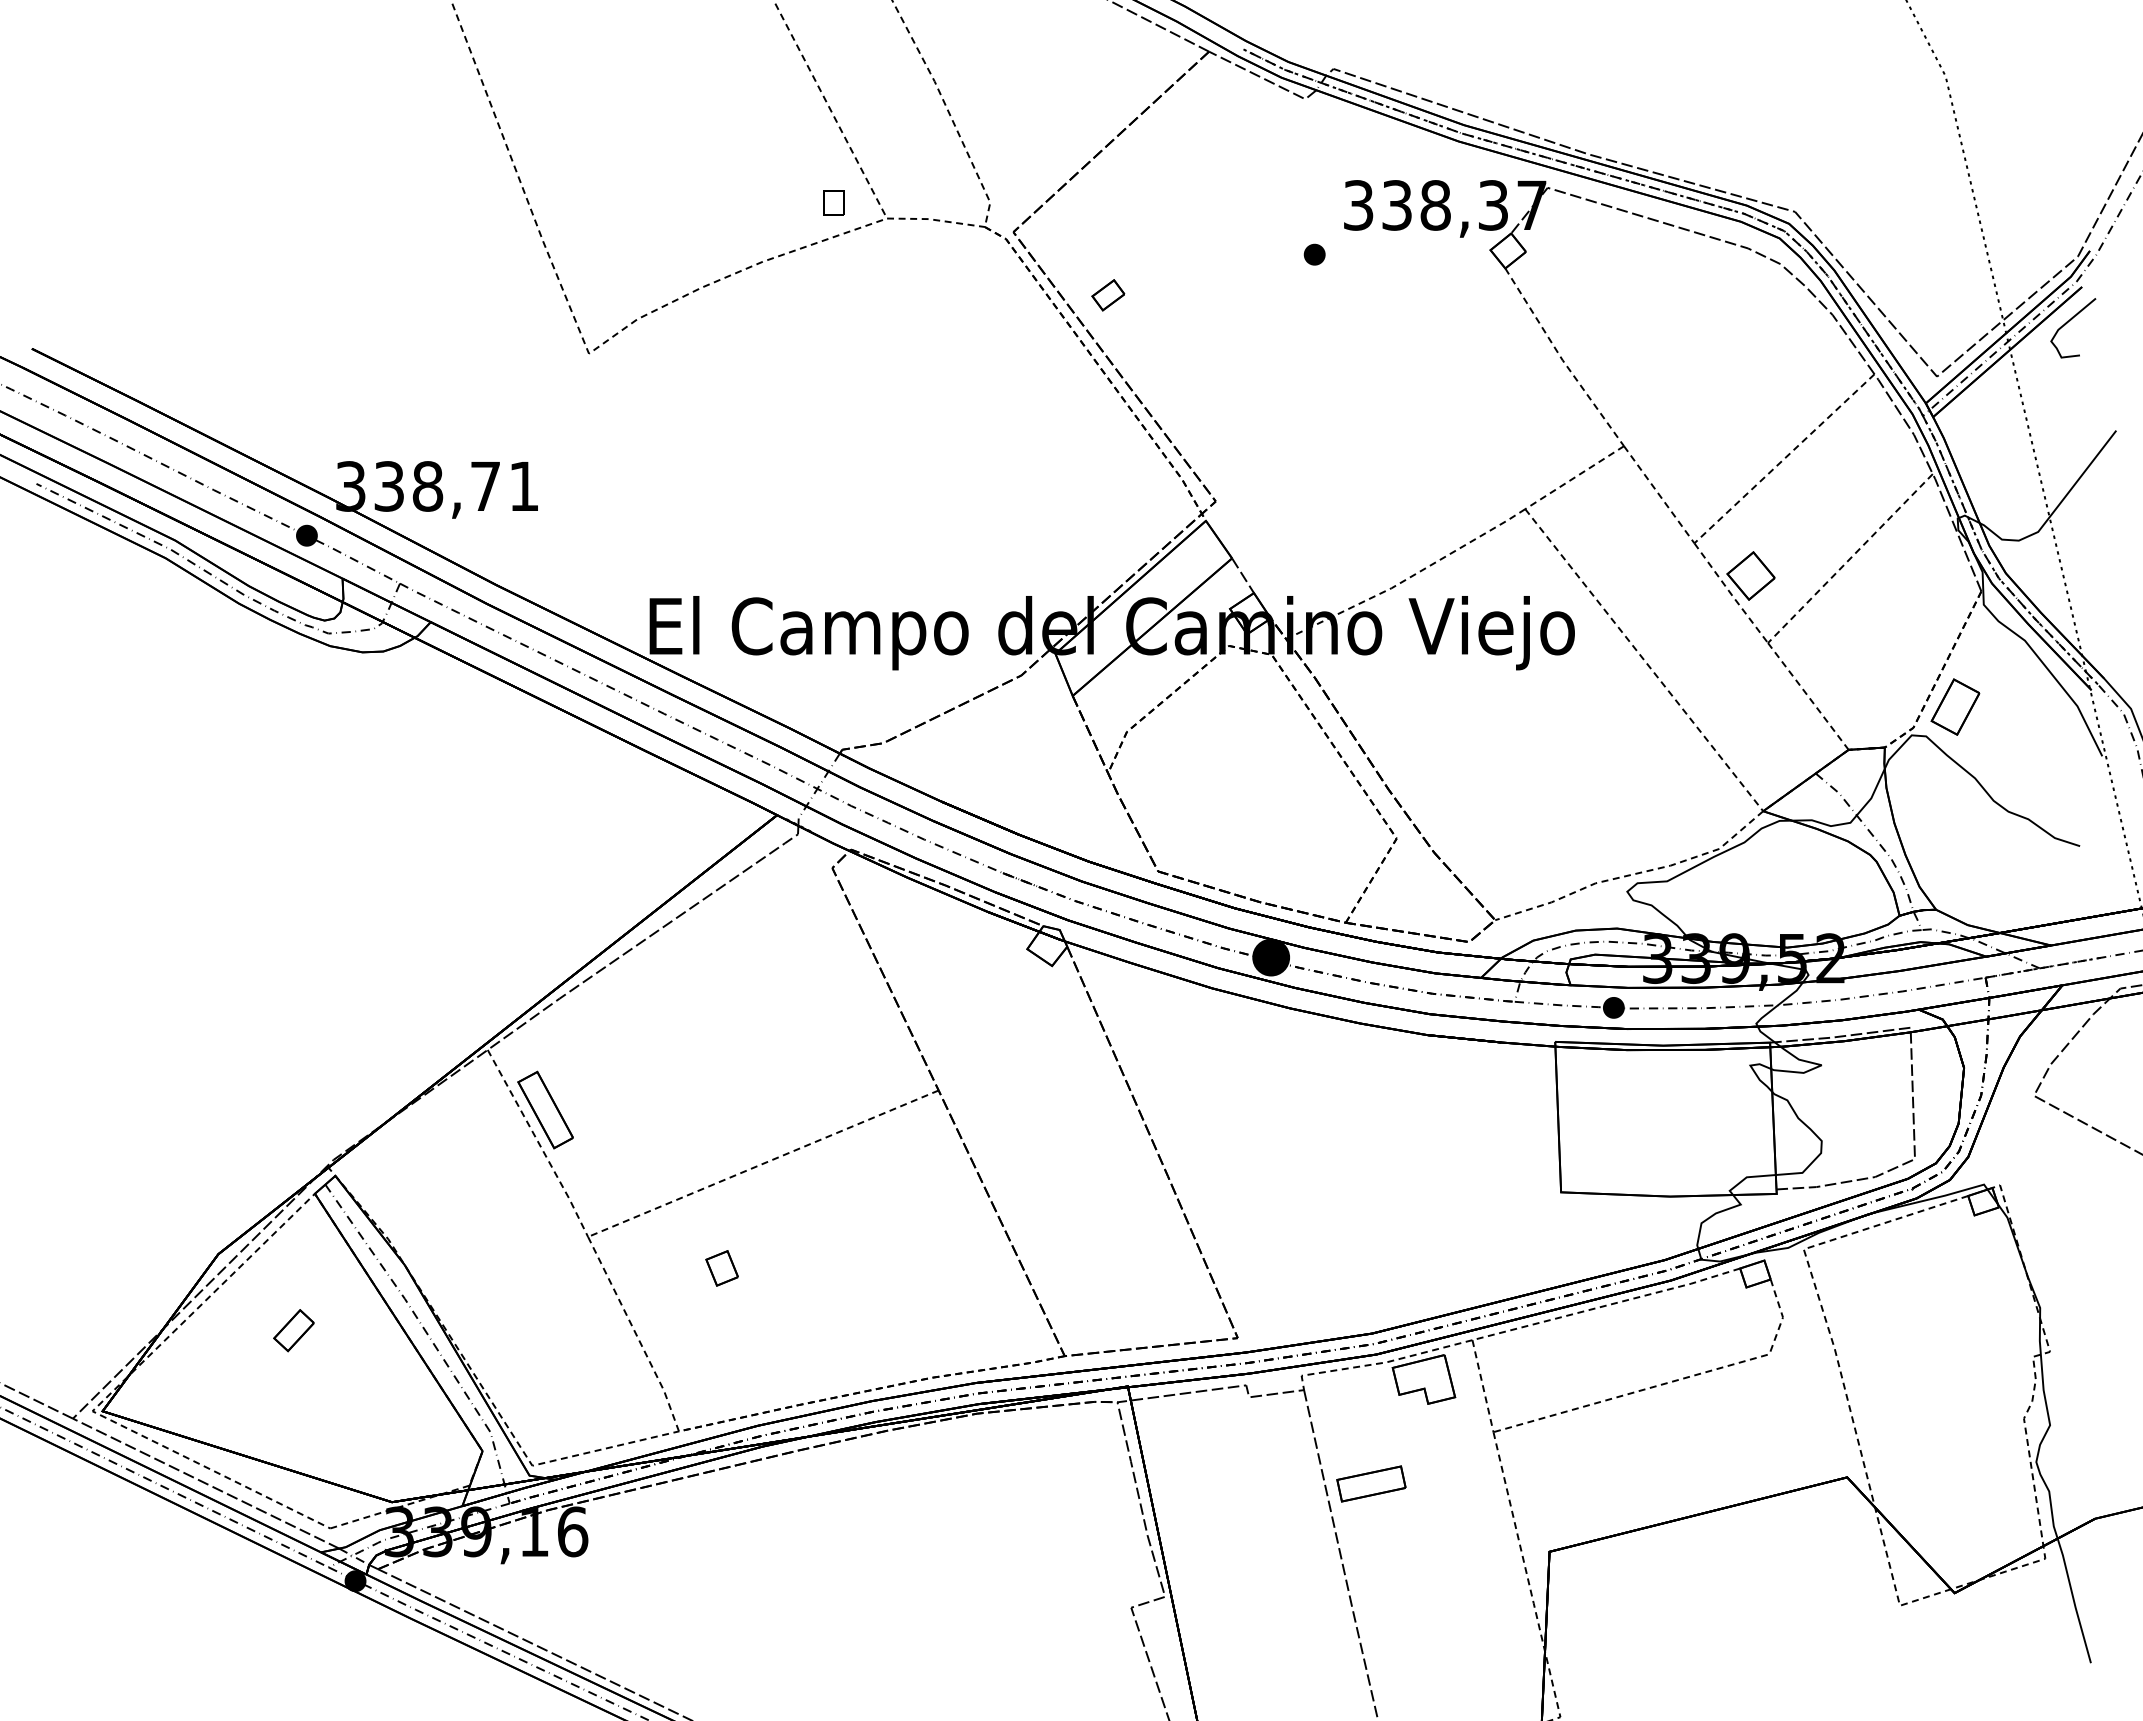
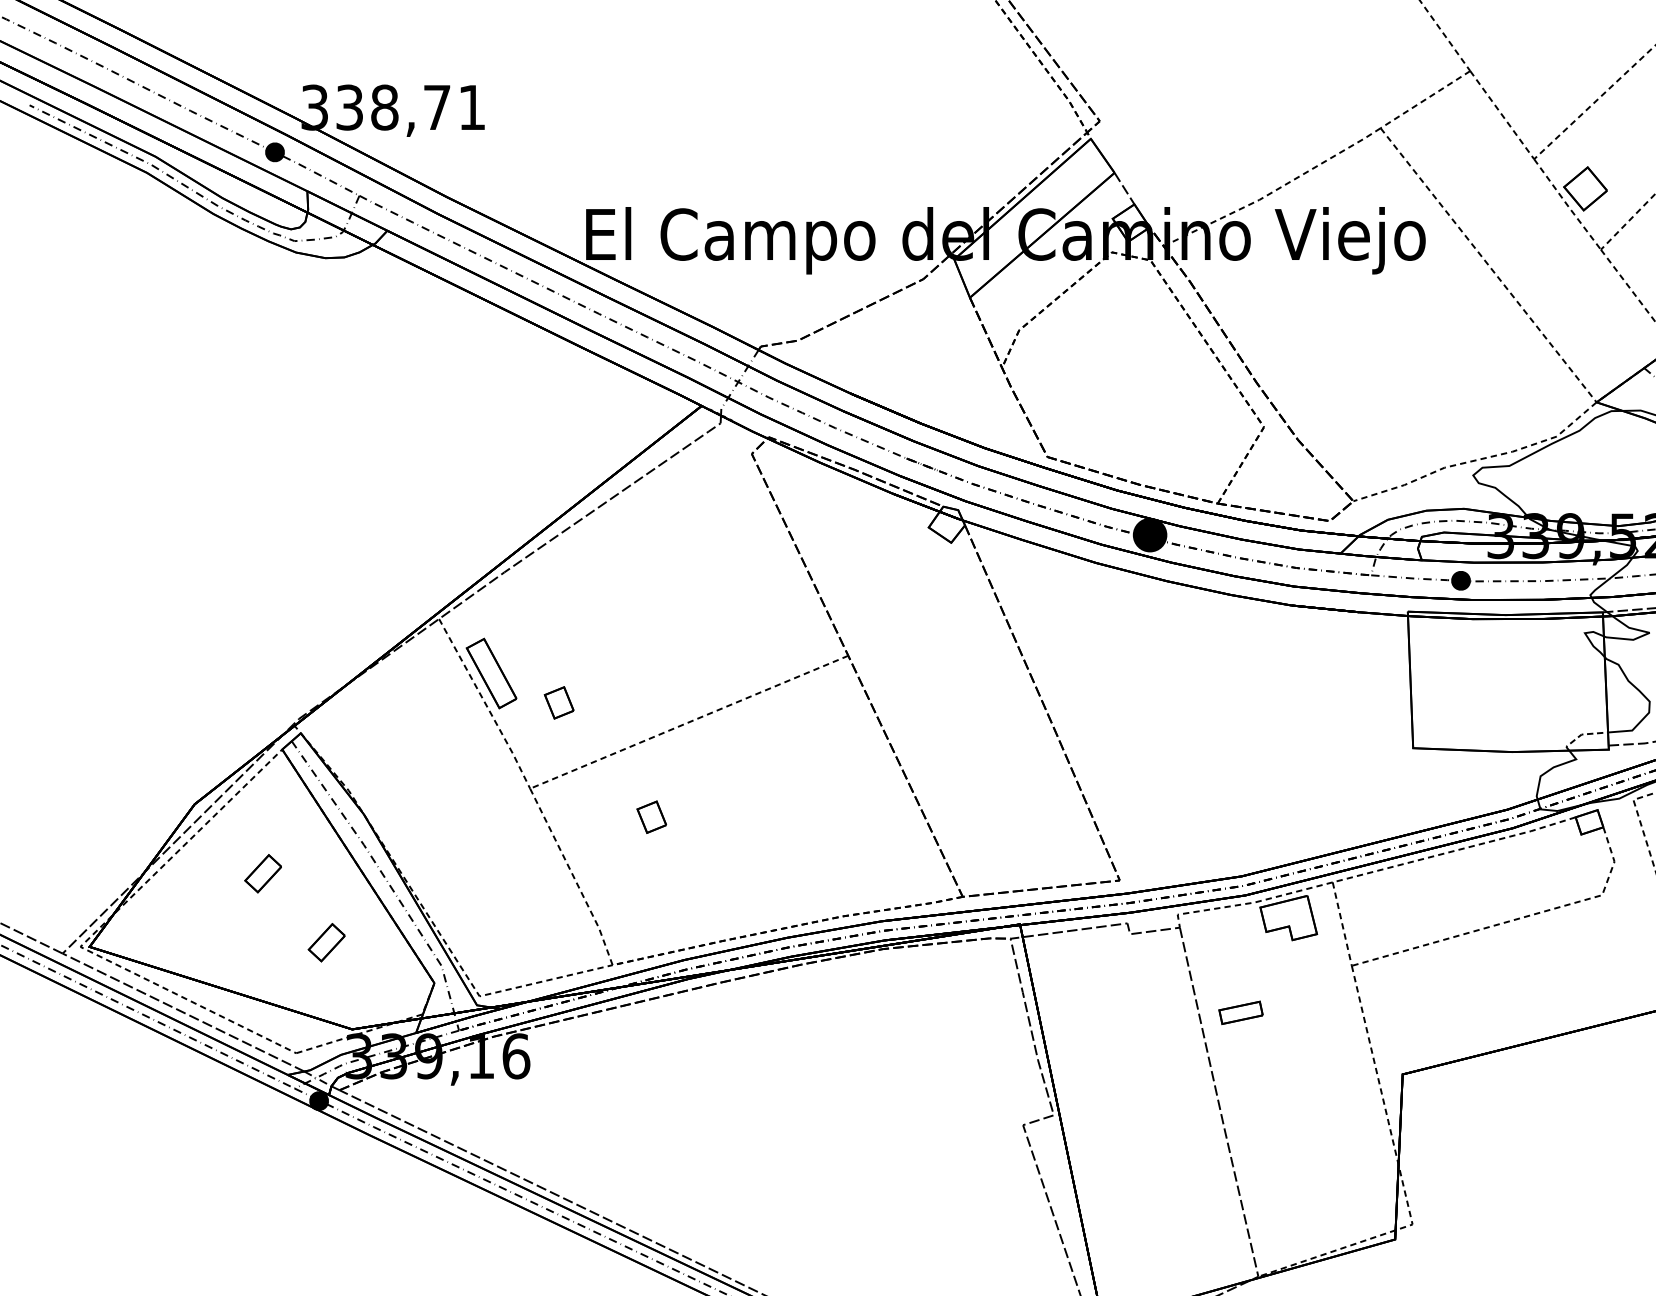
part: (619, 1142) -> (558, 702), added
line: (1746, 1177) -> (1581, 734), solid -> dashed
part: (363, 1406) -> (326, 942), added
part: (1371, 1483) -> (1241, 1012), size x0.7

